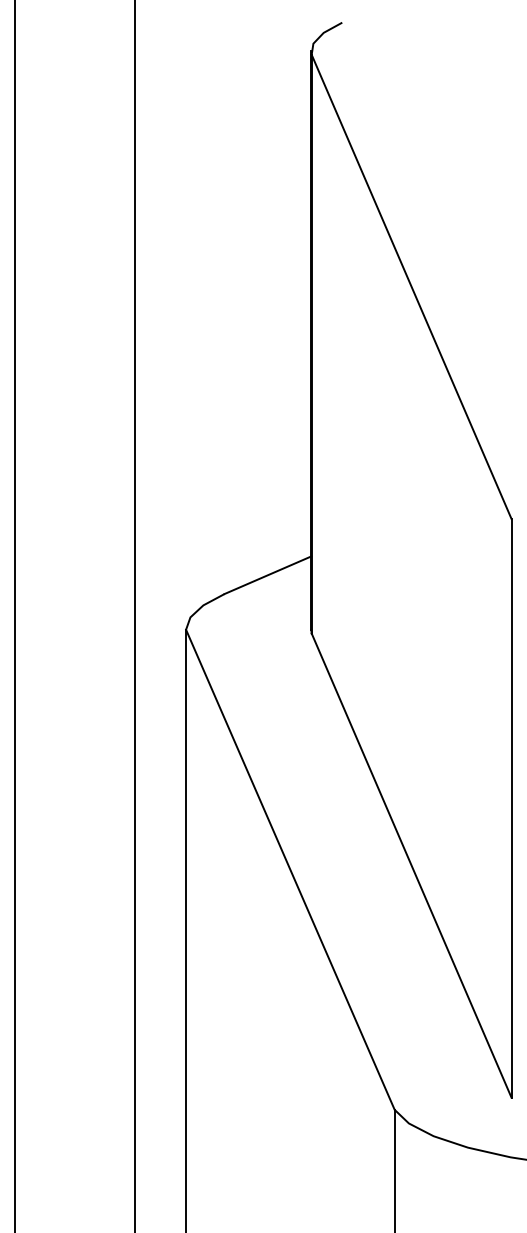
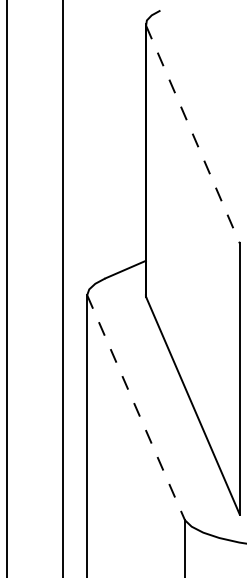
line: (412, 286) -> (193, 134), solid -> dashed
line: (291, 869) -> (136, 407), solid -> dashed

